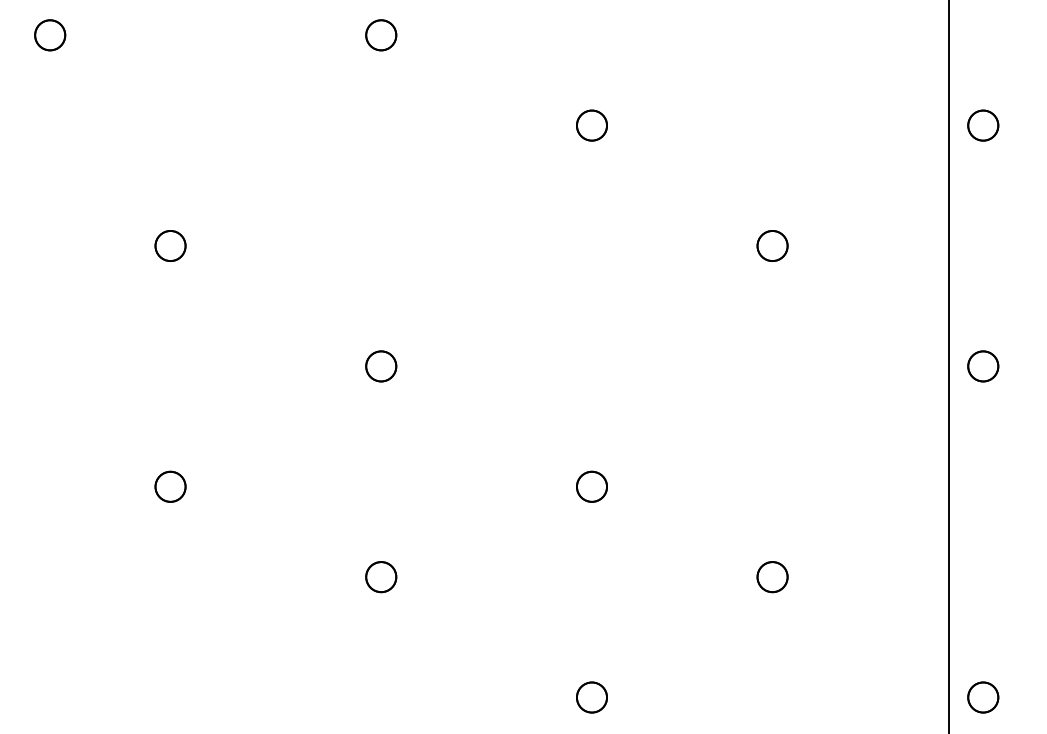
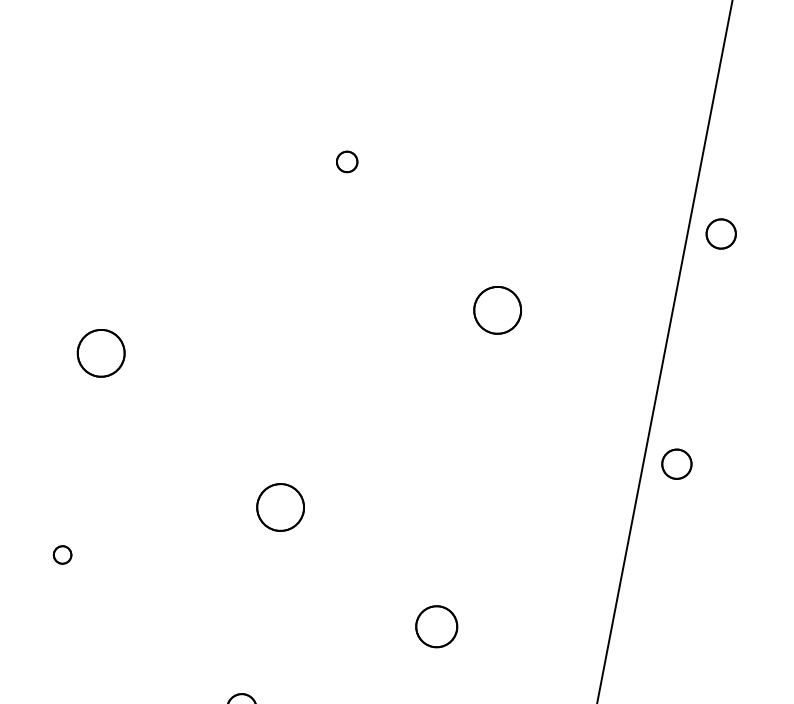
part: (381, 35) -> (162, 37), removed
part: (591, 125) -> (346, 161), size x0.7
part: (772, 245) -> (497, 309), size x1.6
part: (381, 366) -> (101, 353), size x1.6
part: (591, 486) -> (280, 506), size x1.6
part: (381, 577) -> (62, 555), size x0.6
part: (772, 577) -> (436, 627), size x1.4

